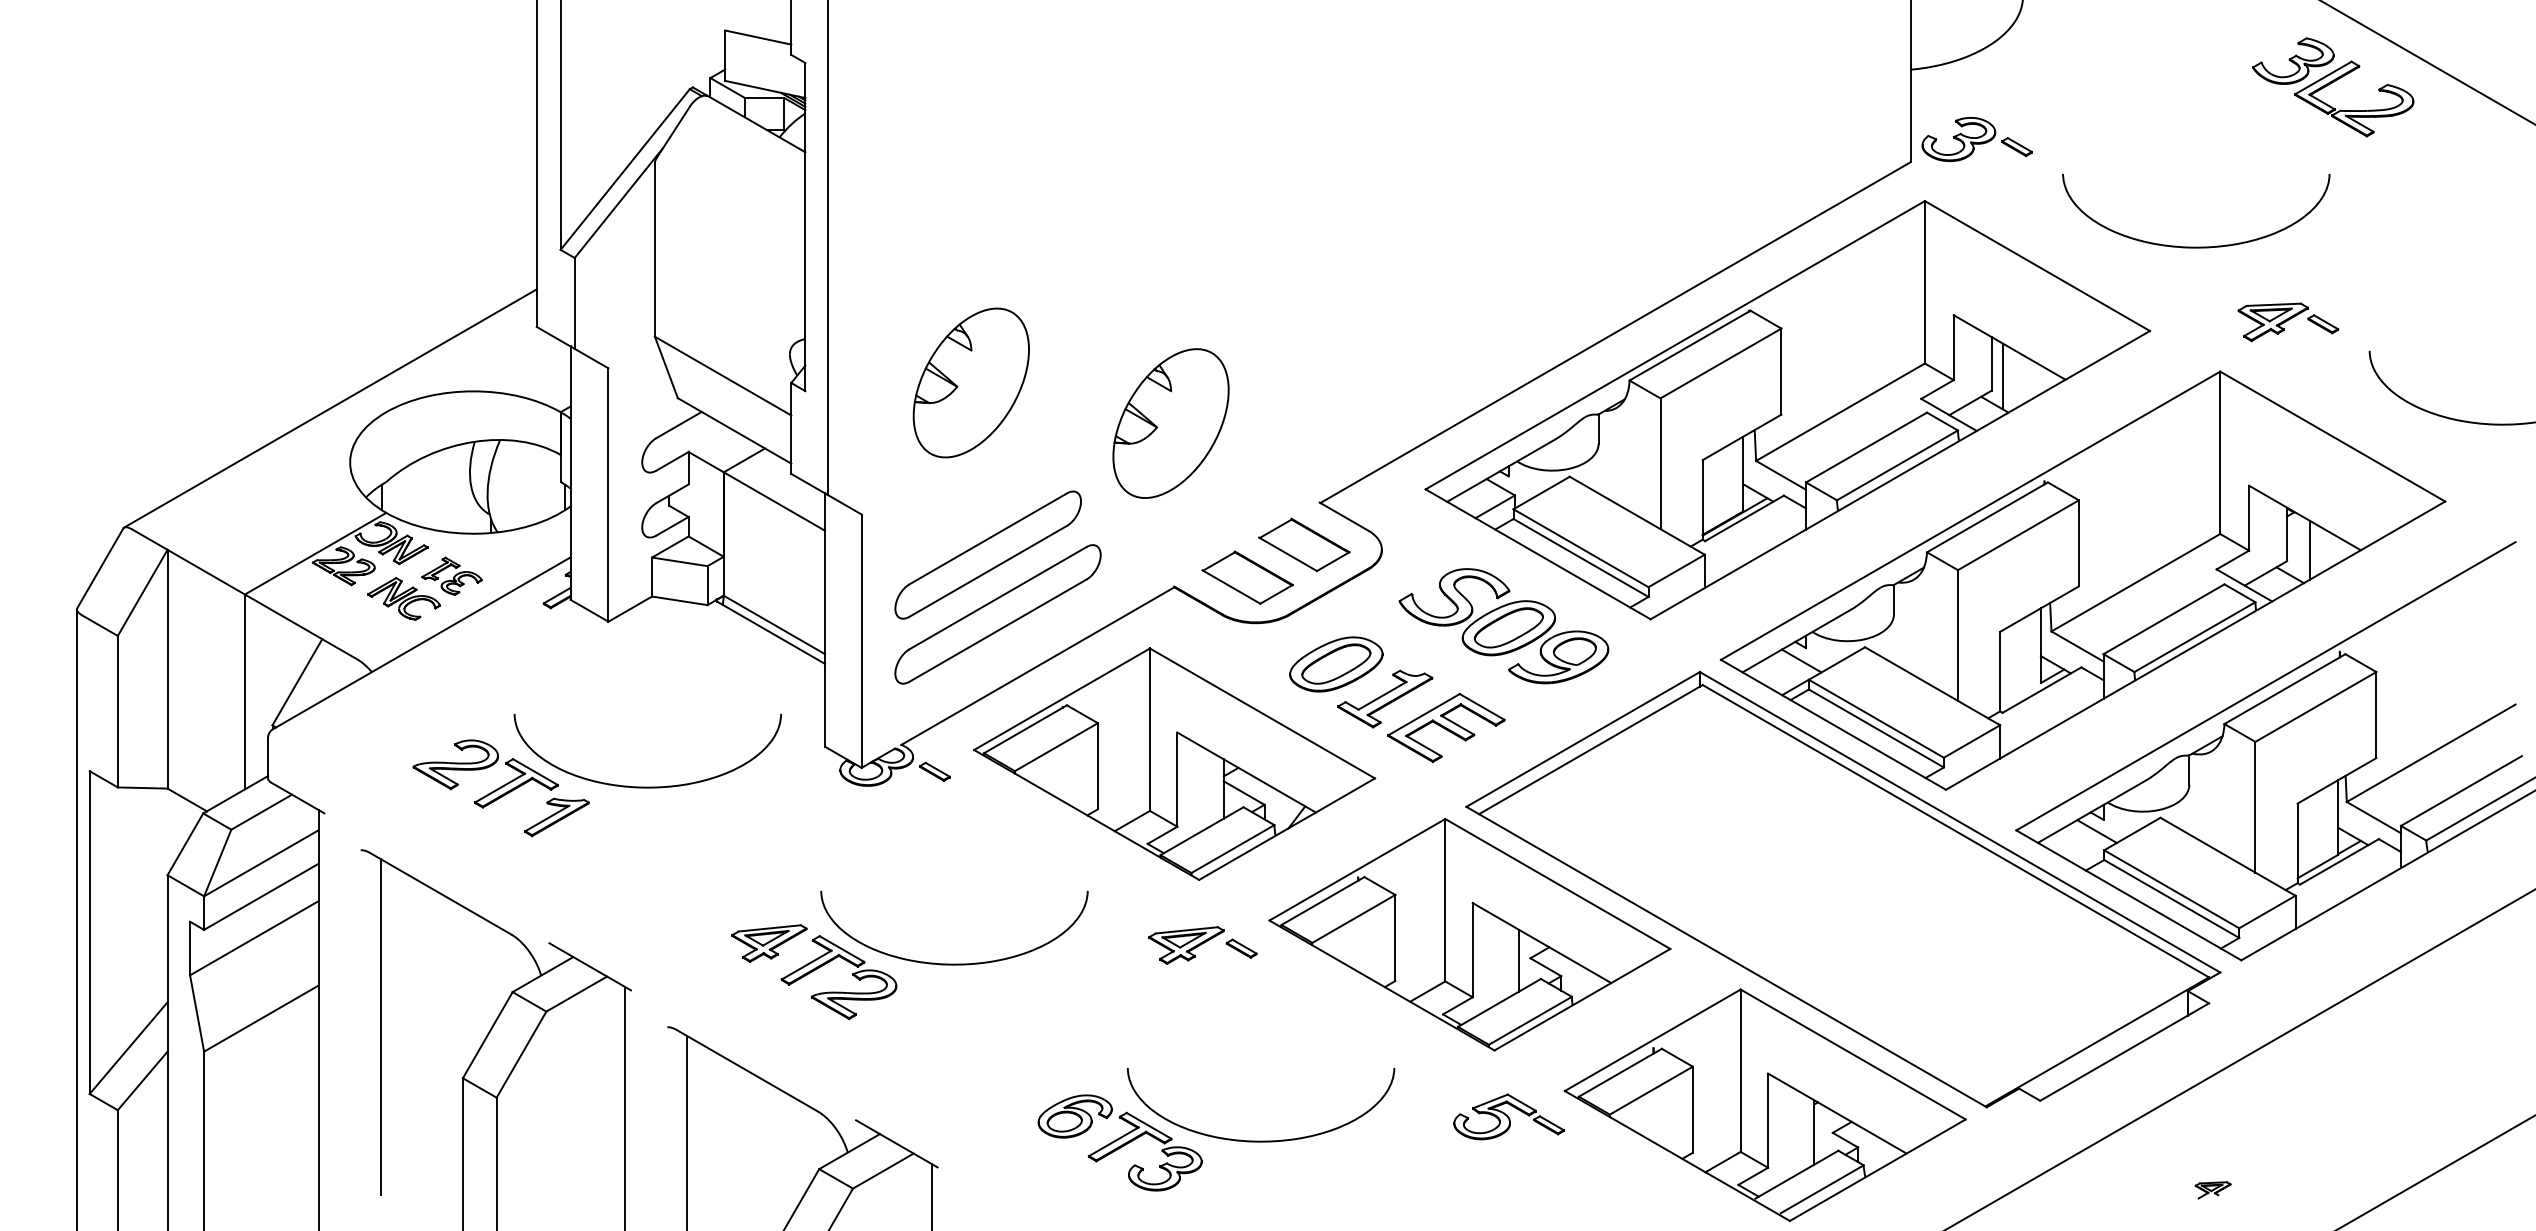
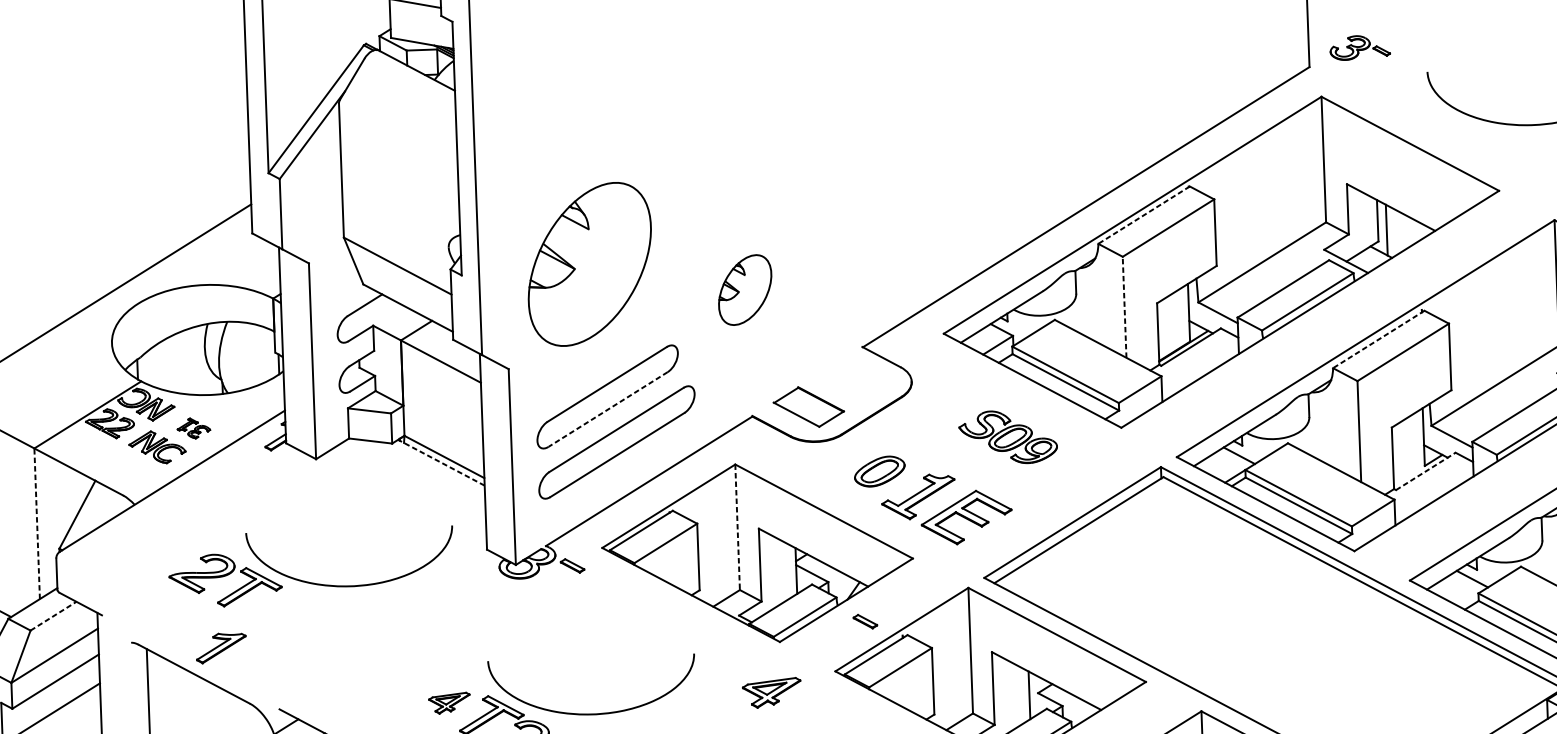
part: (1976, 139) -> (1359, 47), size x0.7
line: (1690, 345) -> (1144, 215), solid -> dashed
part: (970, 382) -> (589, 264), size x1.4
part: (1170, 423) -> (744, 290), size x0.6
line: (1660, 463) -> (1124, 307), solid -> dashed
line: (1987, 517) -> (1378, 339), solid -> dashed
part: (1304, 544) -> (851, 379), removed
line: (988, 571) -> (608, 409), solid -> dashed
part: (451, 575) -> (193, 427), size x0.7
part: (1503, 626) -> (1007, 437), size x0.6
line: (769, 632) -> (440, 462), solid -> dashed
part: (1336, 664) -> (879, 471), size x0.7
line: (2042, 689) -> (1426, 470), solid -> dashed
line: (244, 691) -> (36, 523), solid -> dashed
line: (1149, 730) -> (737, 527), solid -> dashed
line: (262, 811) -> (54, 615), solid -> dashed
part: (556, 817) -> (220, 648), moved
part: (769, 943) -> (449, 703), size x0.7
part: (1241, 948) -> (865, 621), moved

